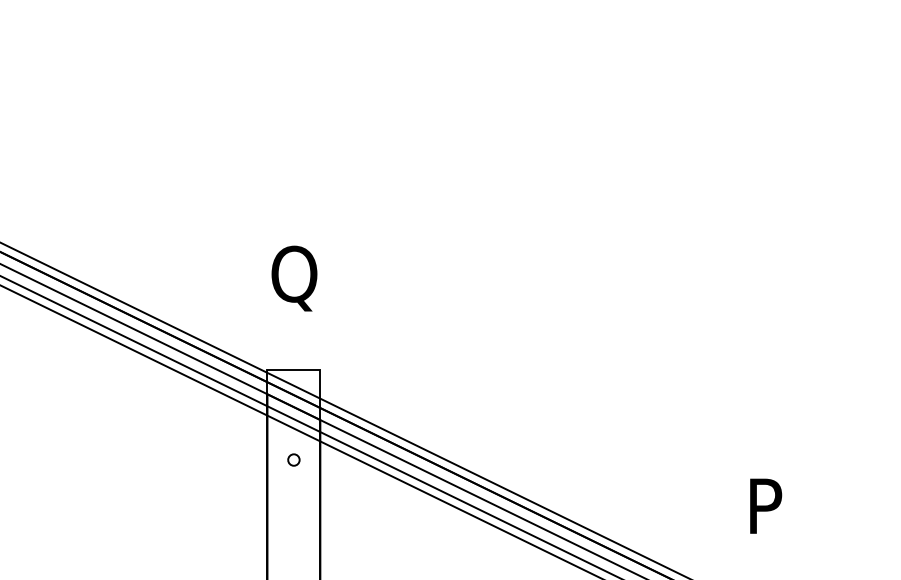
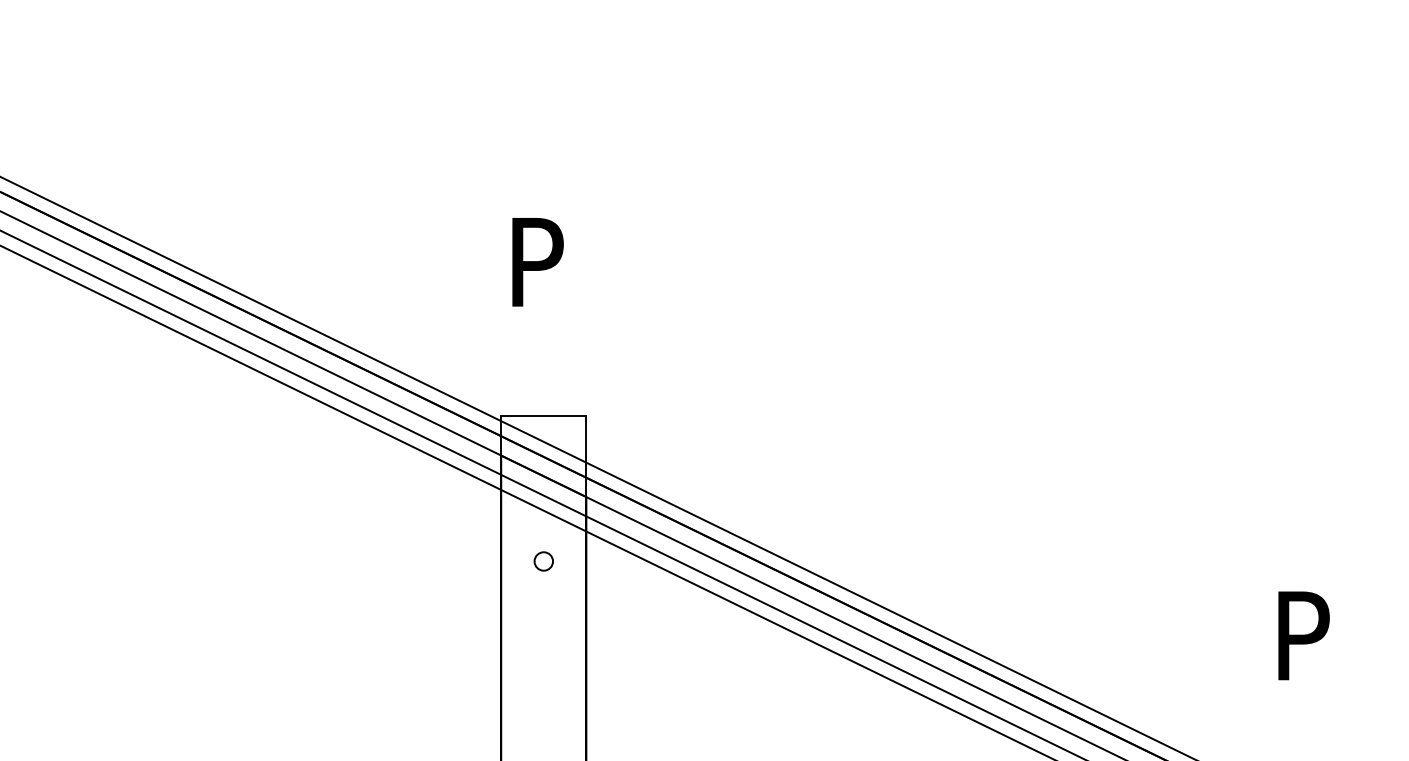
text: (294, 278) -> (544, 269), Q -> P

